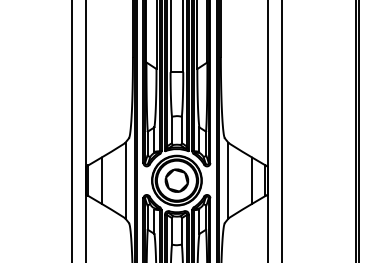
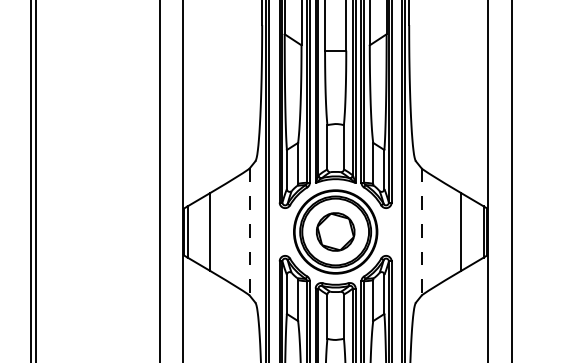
line: (125, 181) -> (249, 233), solid -> dashed
line: (228, 181) -> (421, 233), solid -> dashed

